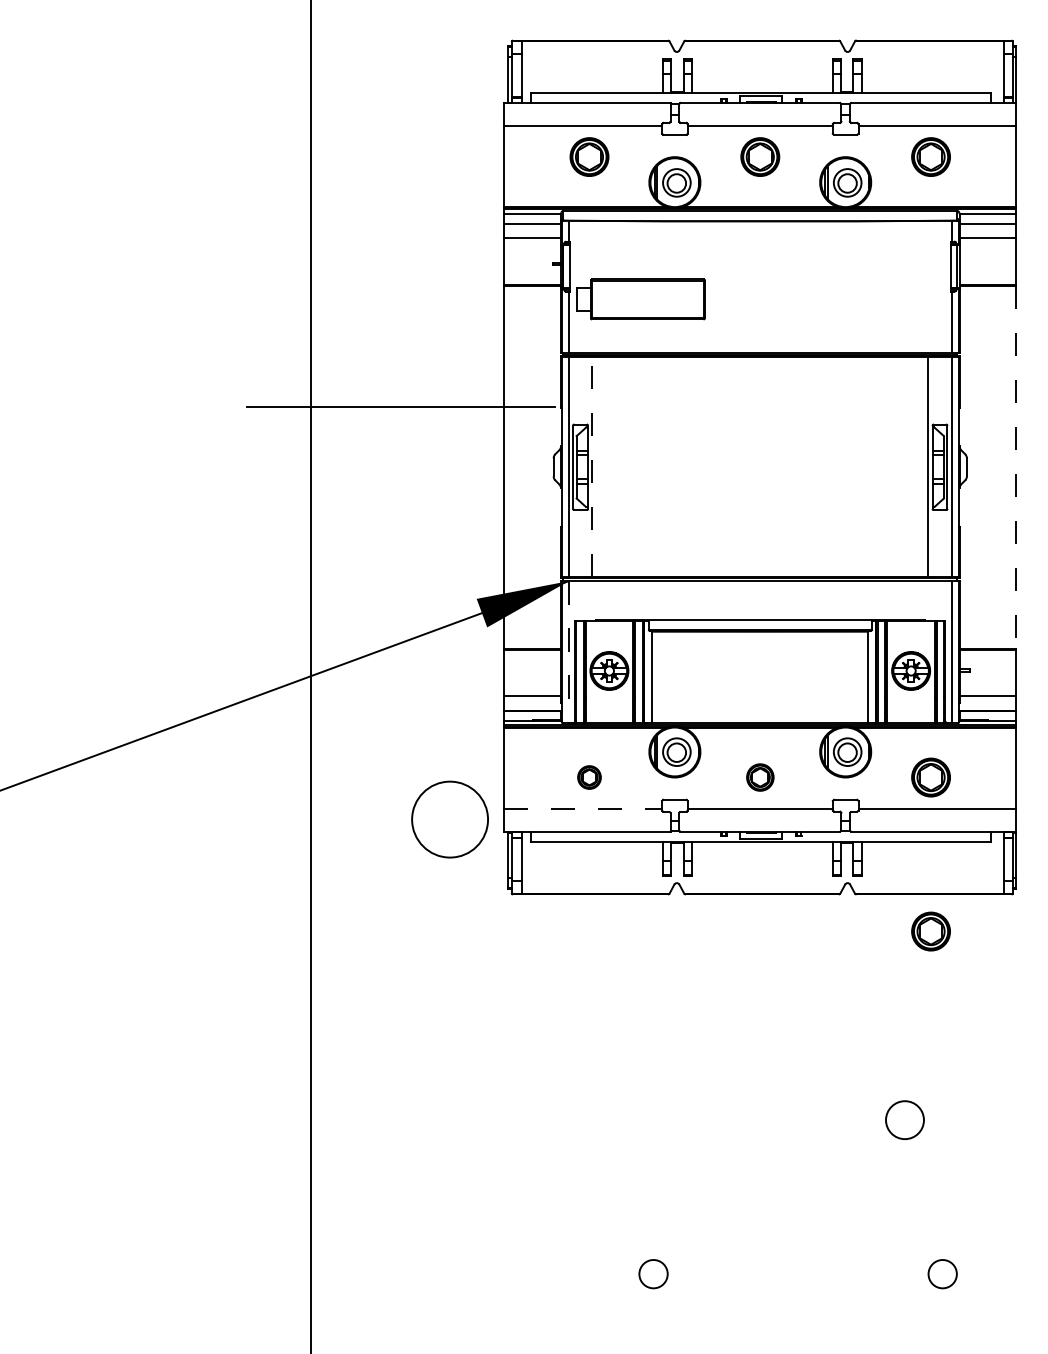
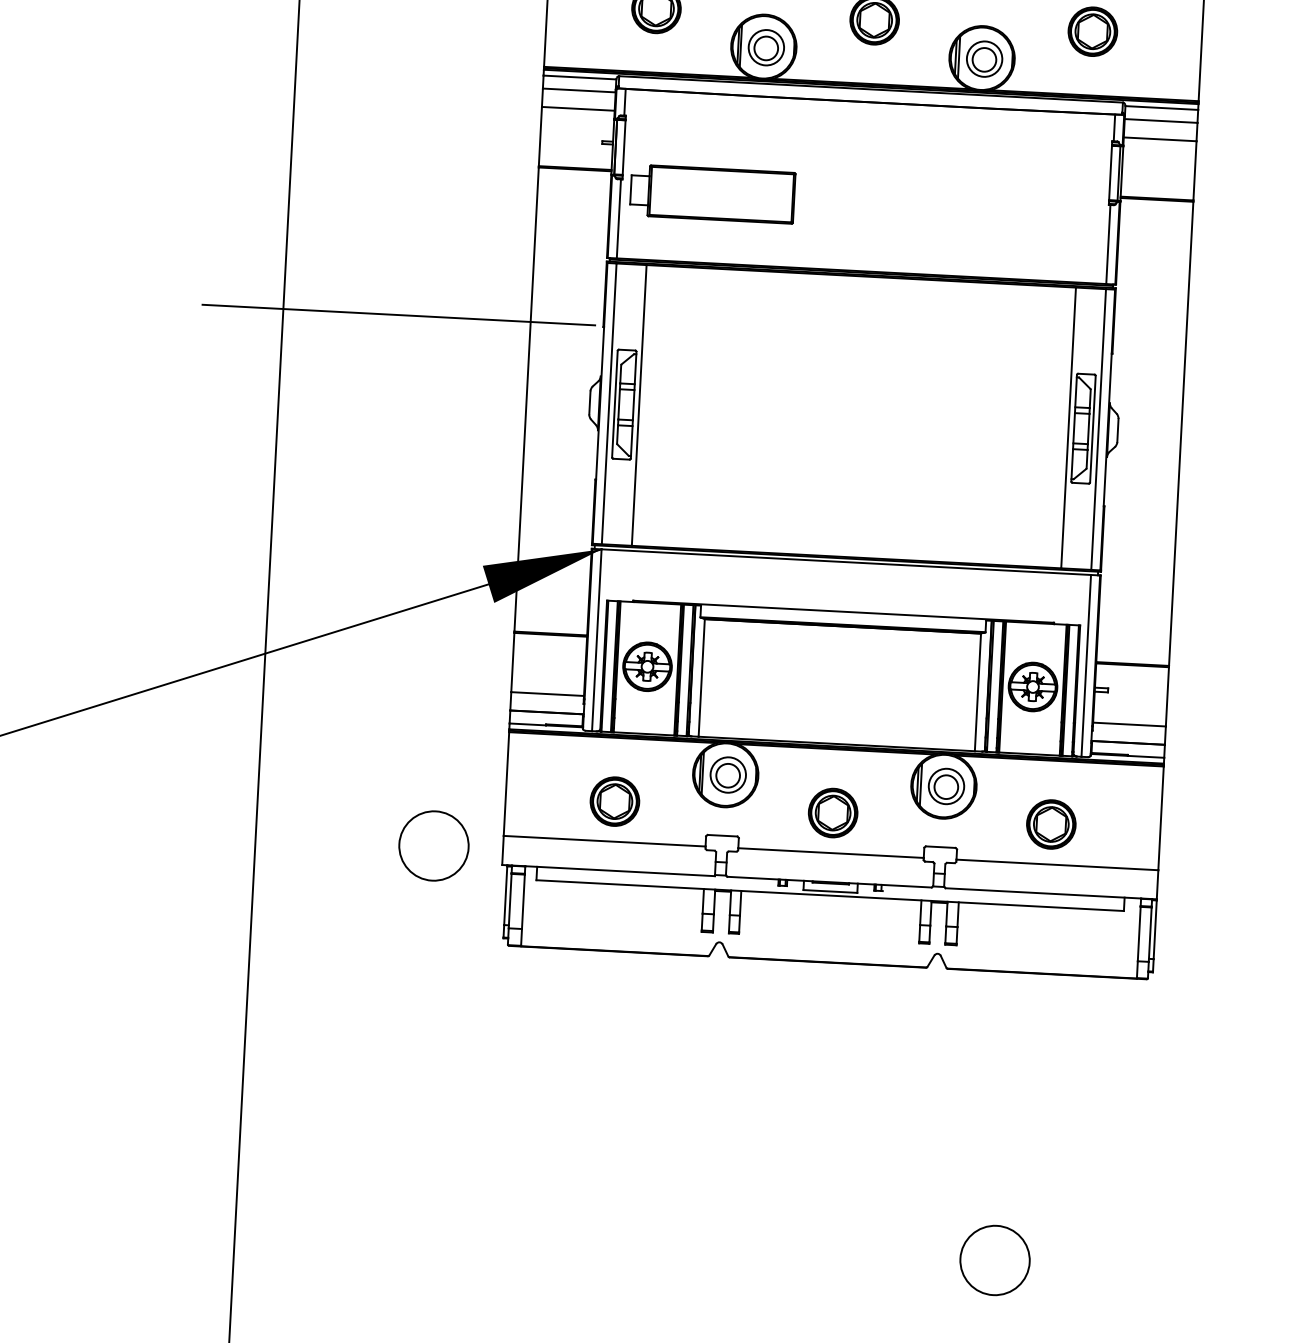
line: (592, 467) -> (639, 405), dashed -> solid
line: (1016, 467) -> (1181, 434), dashed -> solid
line: (568, 652) -> (596, 640), dashed -> solid
part: (589, 777) -> (614, 801), size x1.67
part: (760, 777) -> (833, 812), size x1.43
line: (583, 808) -> (605, 840), dashed -> solid
circle: (449, 819) -> (433, 845), size x0.71
part: (930, 931) -> (1040, 1021), removed
circle: (904, 1120) -> (994, 1260), size x1.43

